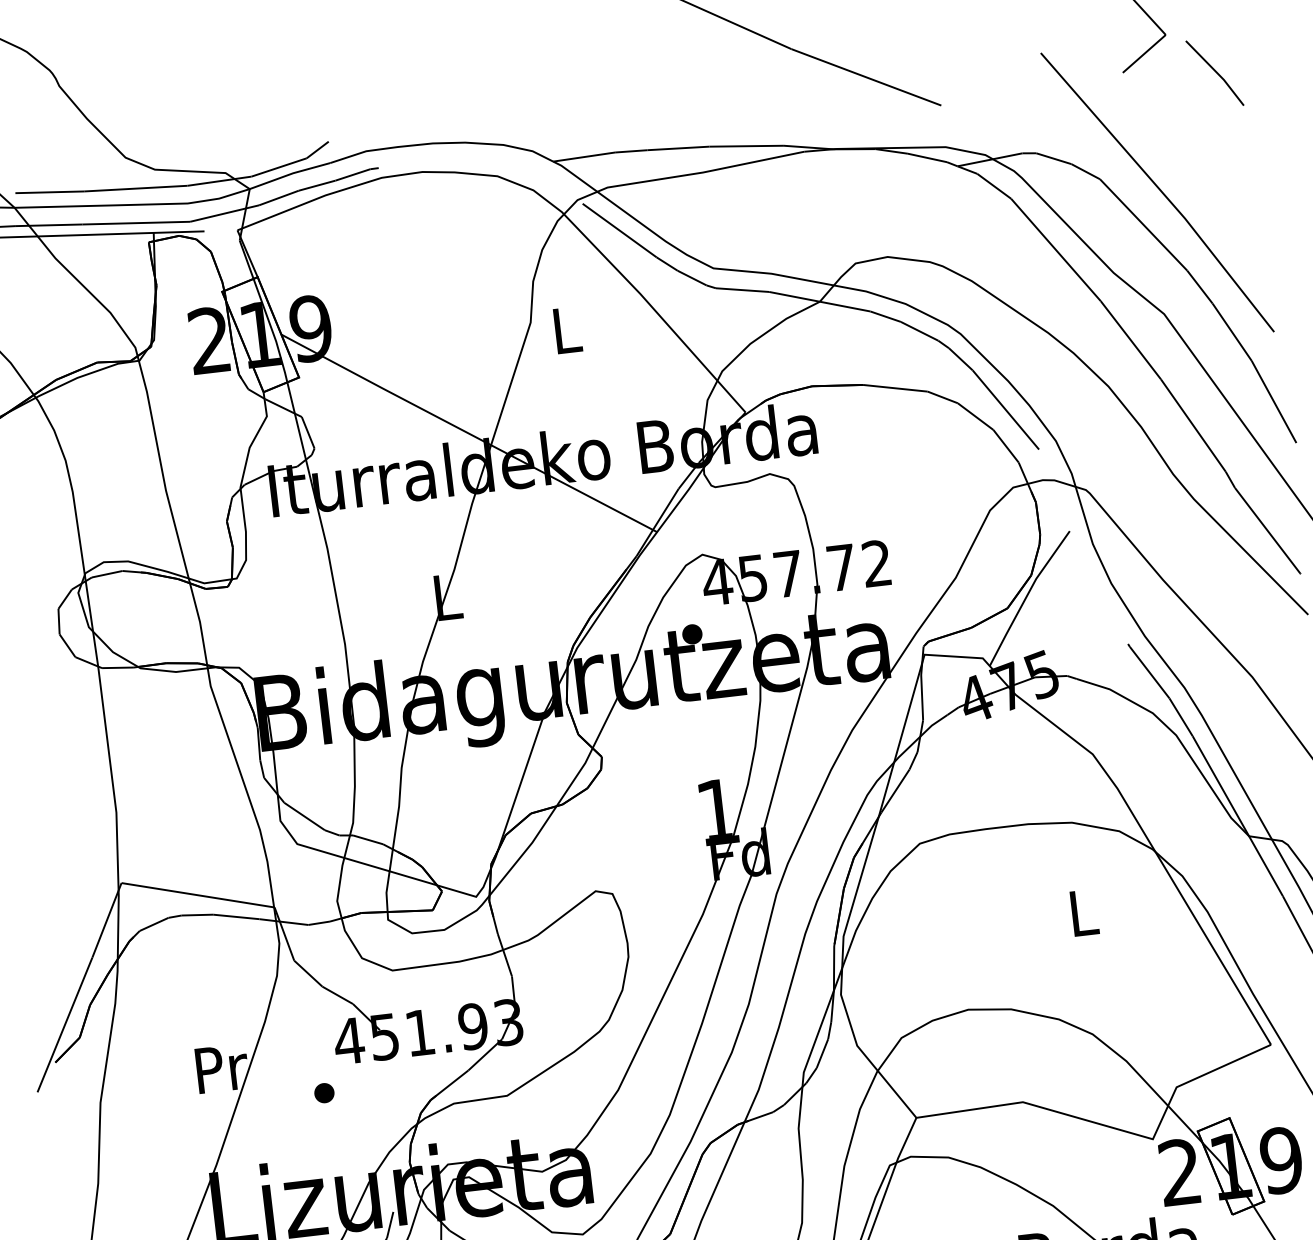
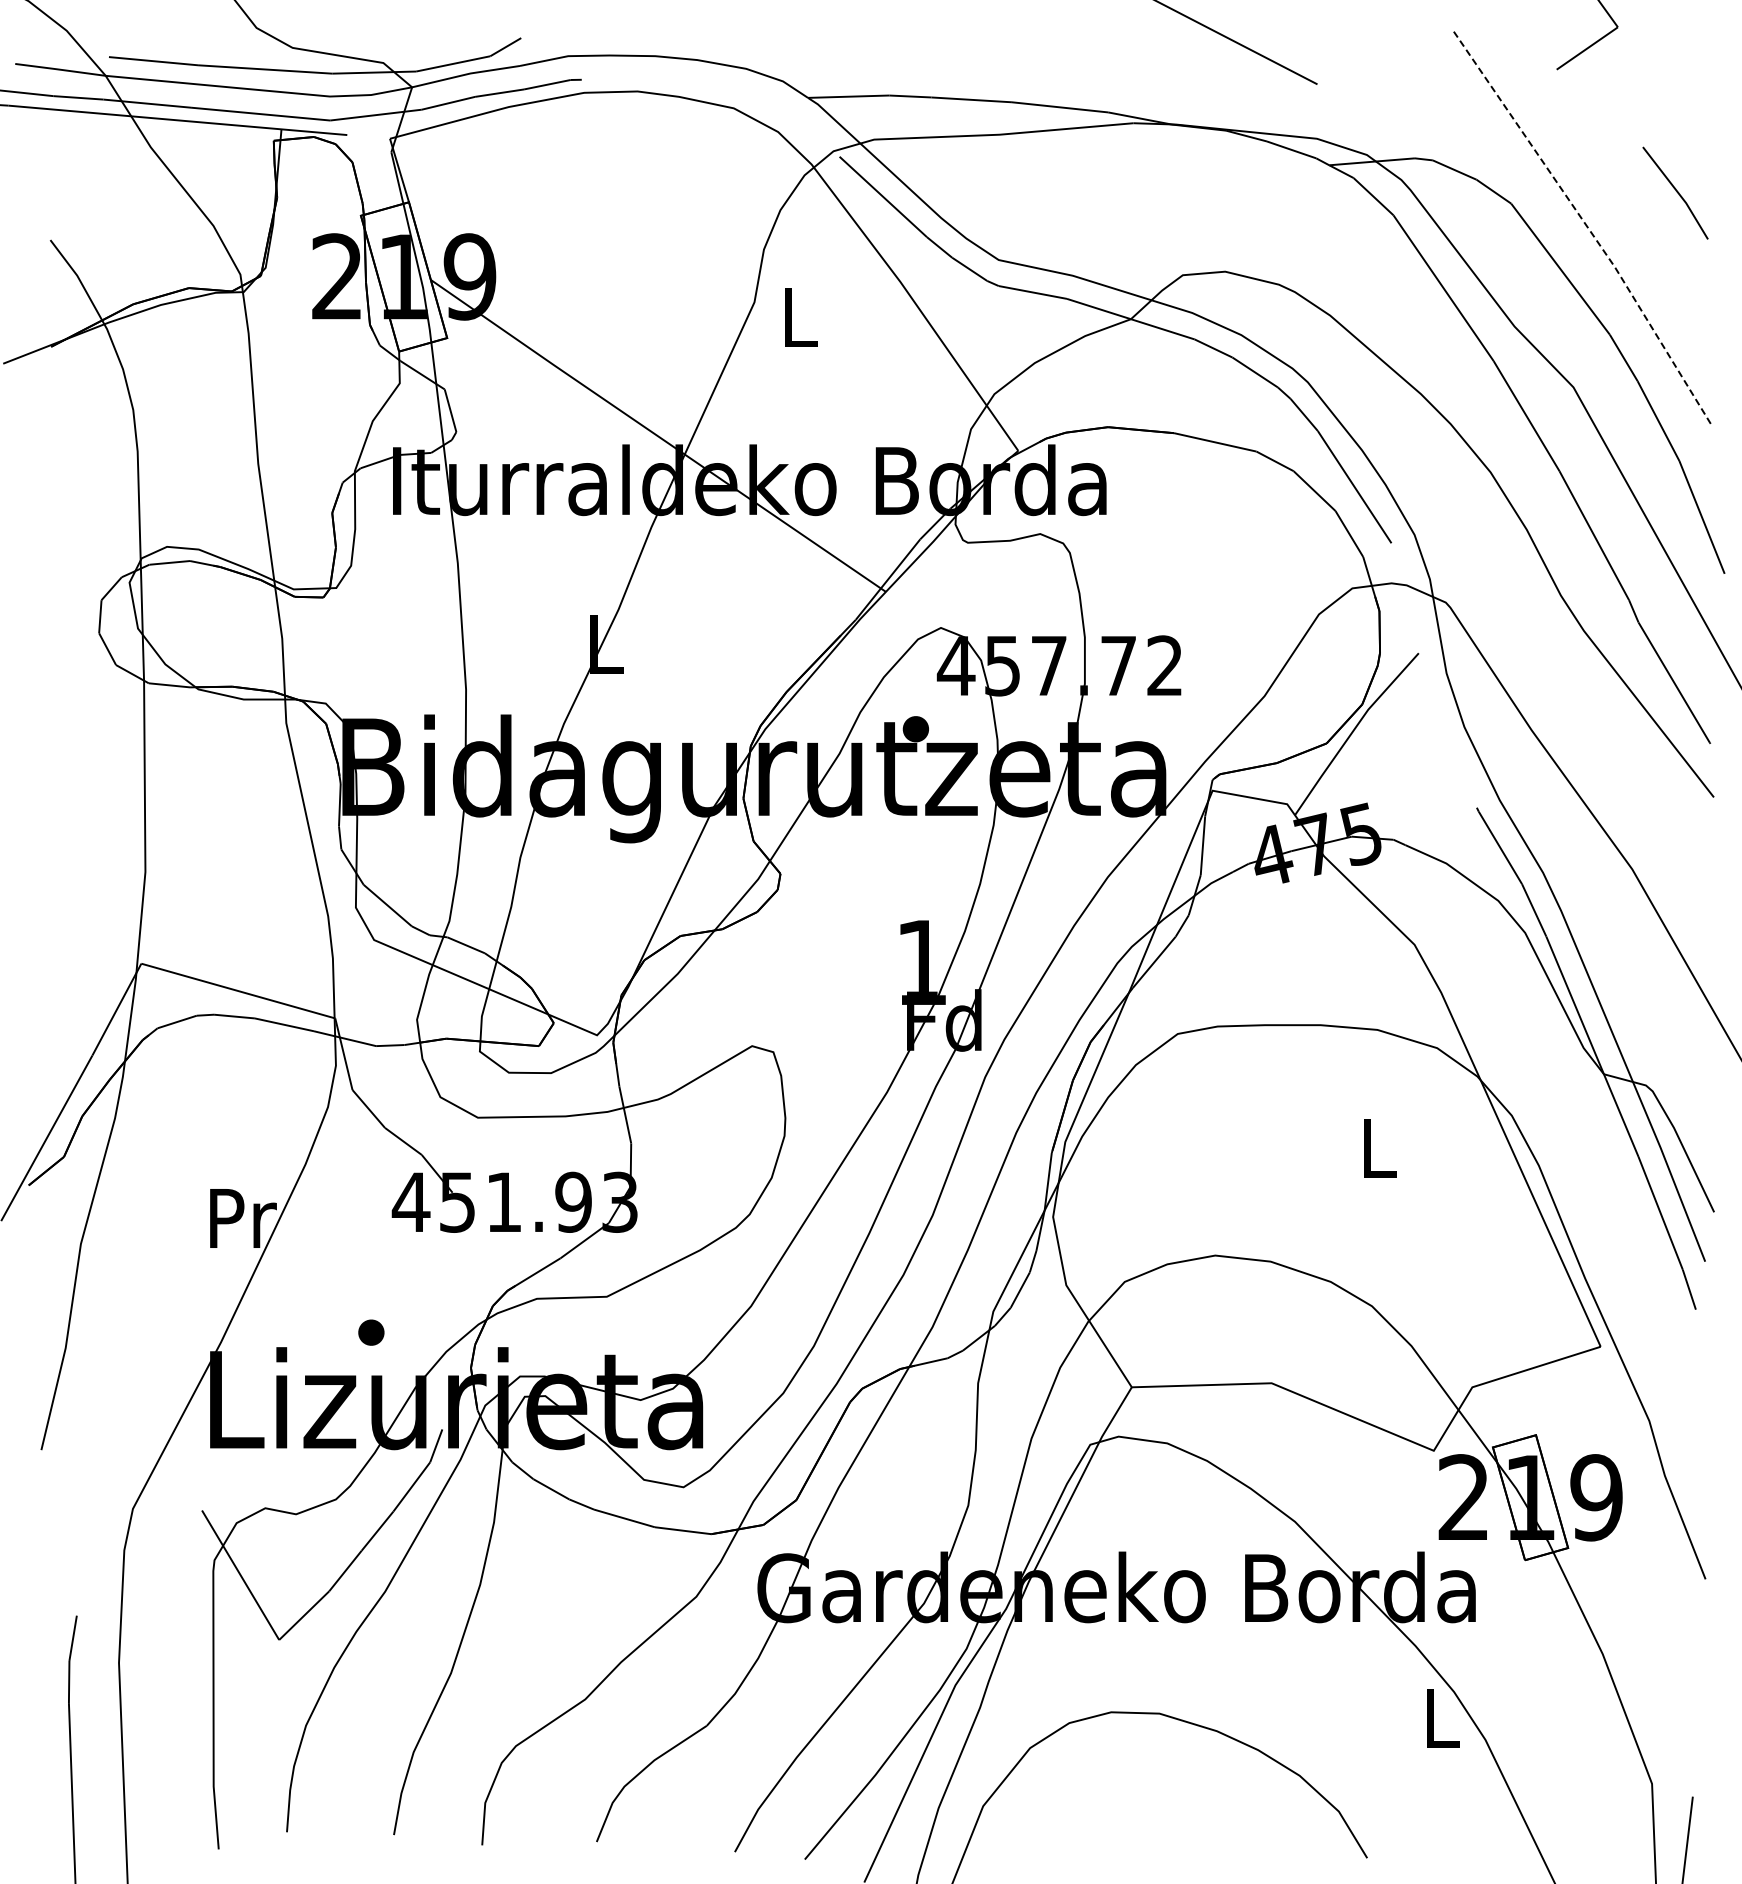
line: (1215, 72) -> (1676, 192), moved
line: (1160, 190) -> (1587, 227), solid -> dashed
part: (324, 1093) -> (371, 1332), moved

